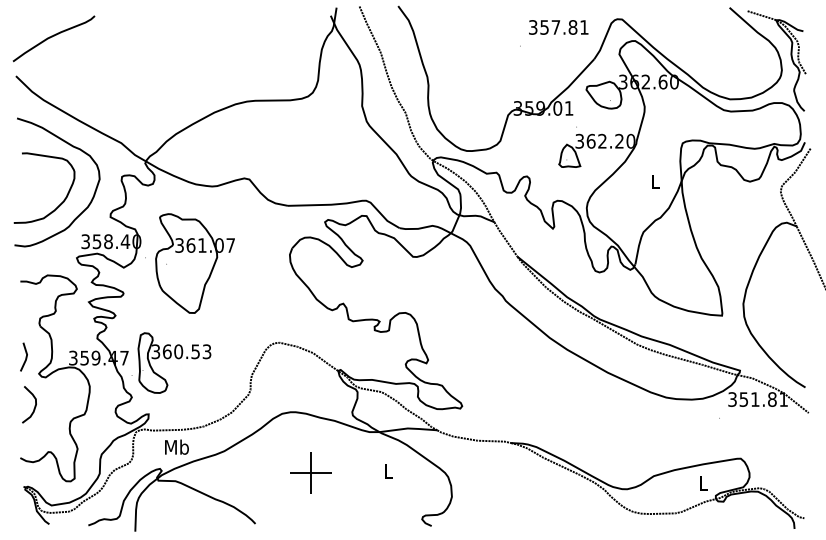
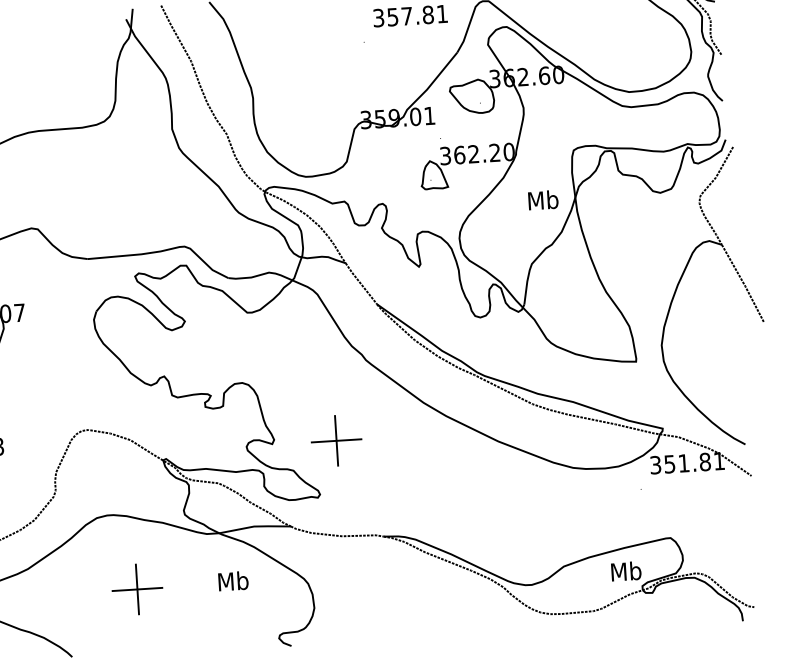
text: (655, 181) -> (542, 200), L -> Mb
part: (477, 363) -> (335, 440), added
text: (388, 470) -> (233, 580), L -> Mb
text: (703, 482) -> (626, 570), L -> Mb

